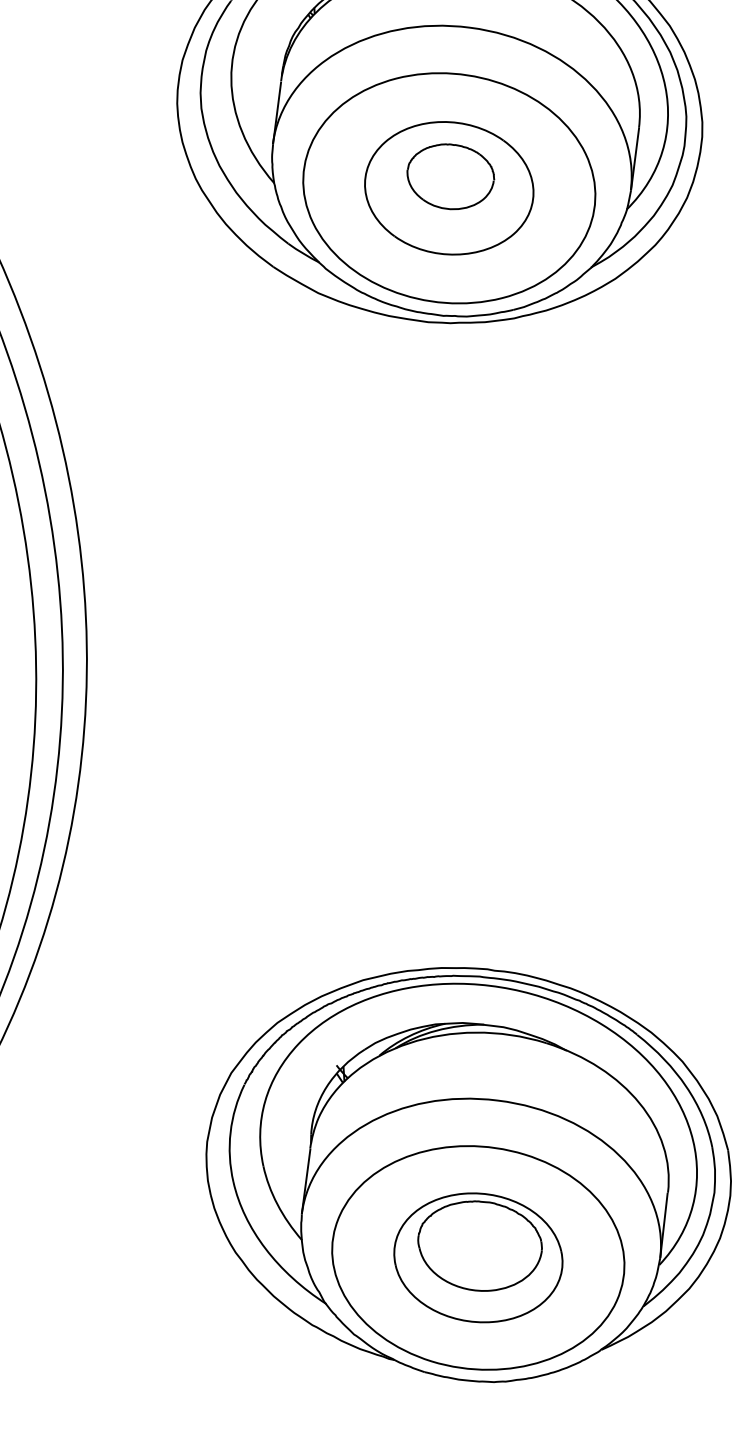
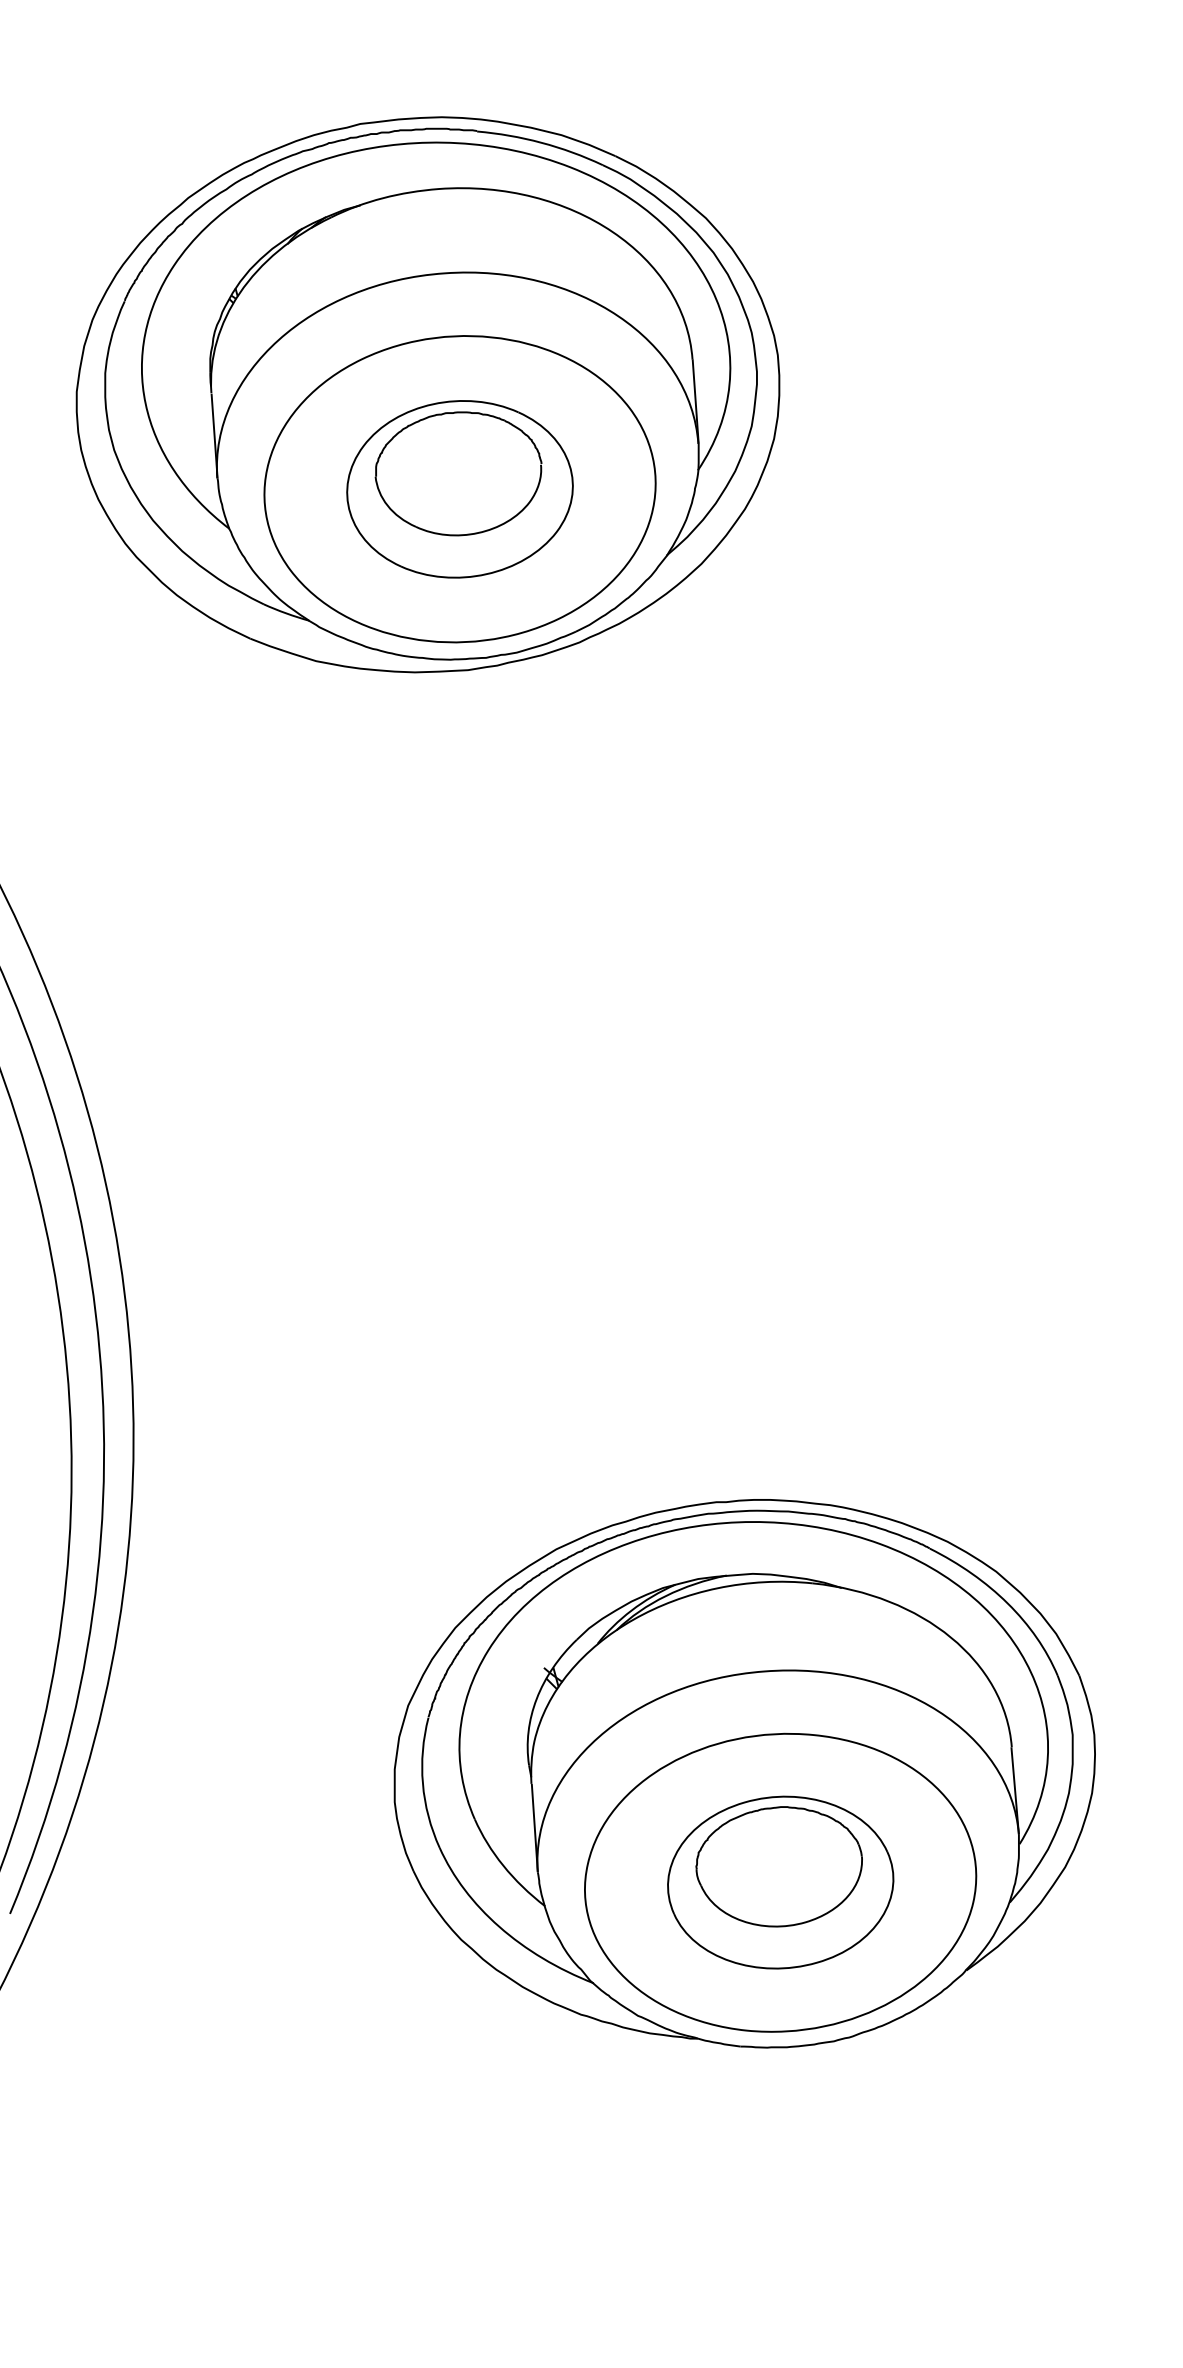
part: (450, 176) -> (458, 473), size x1.43

